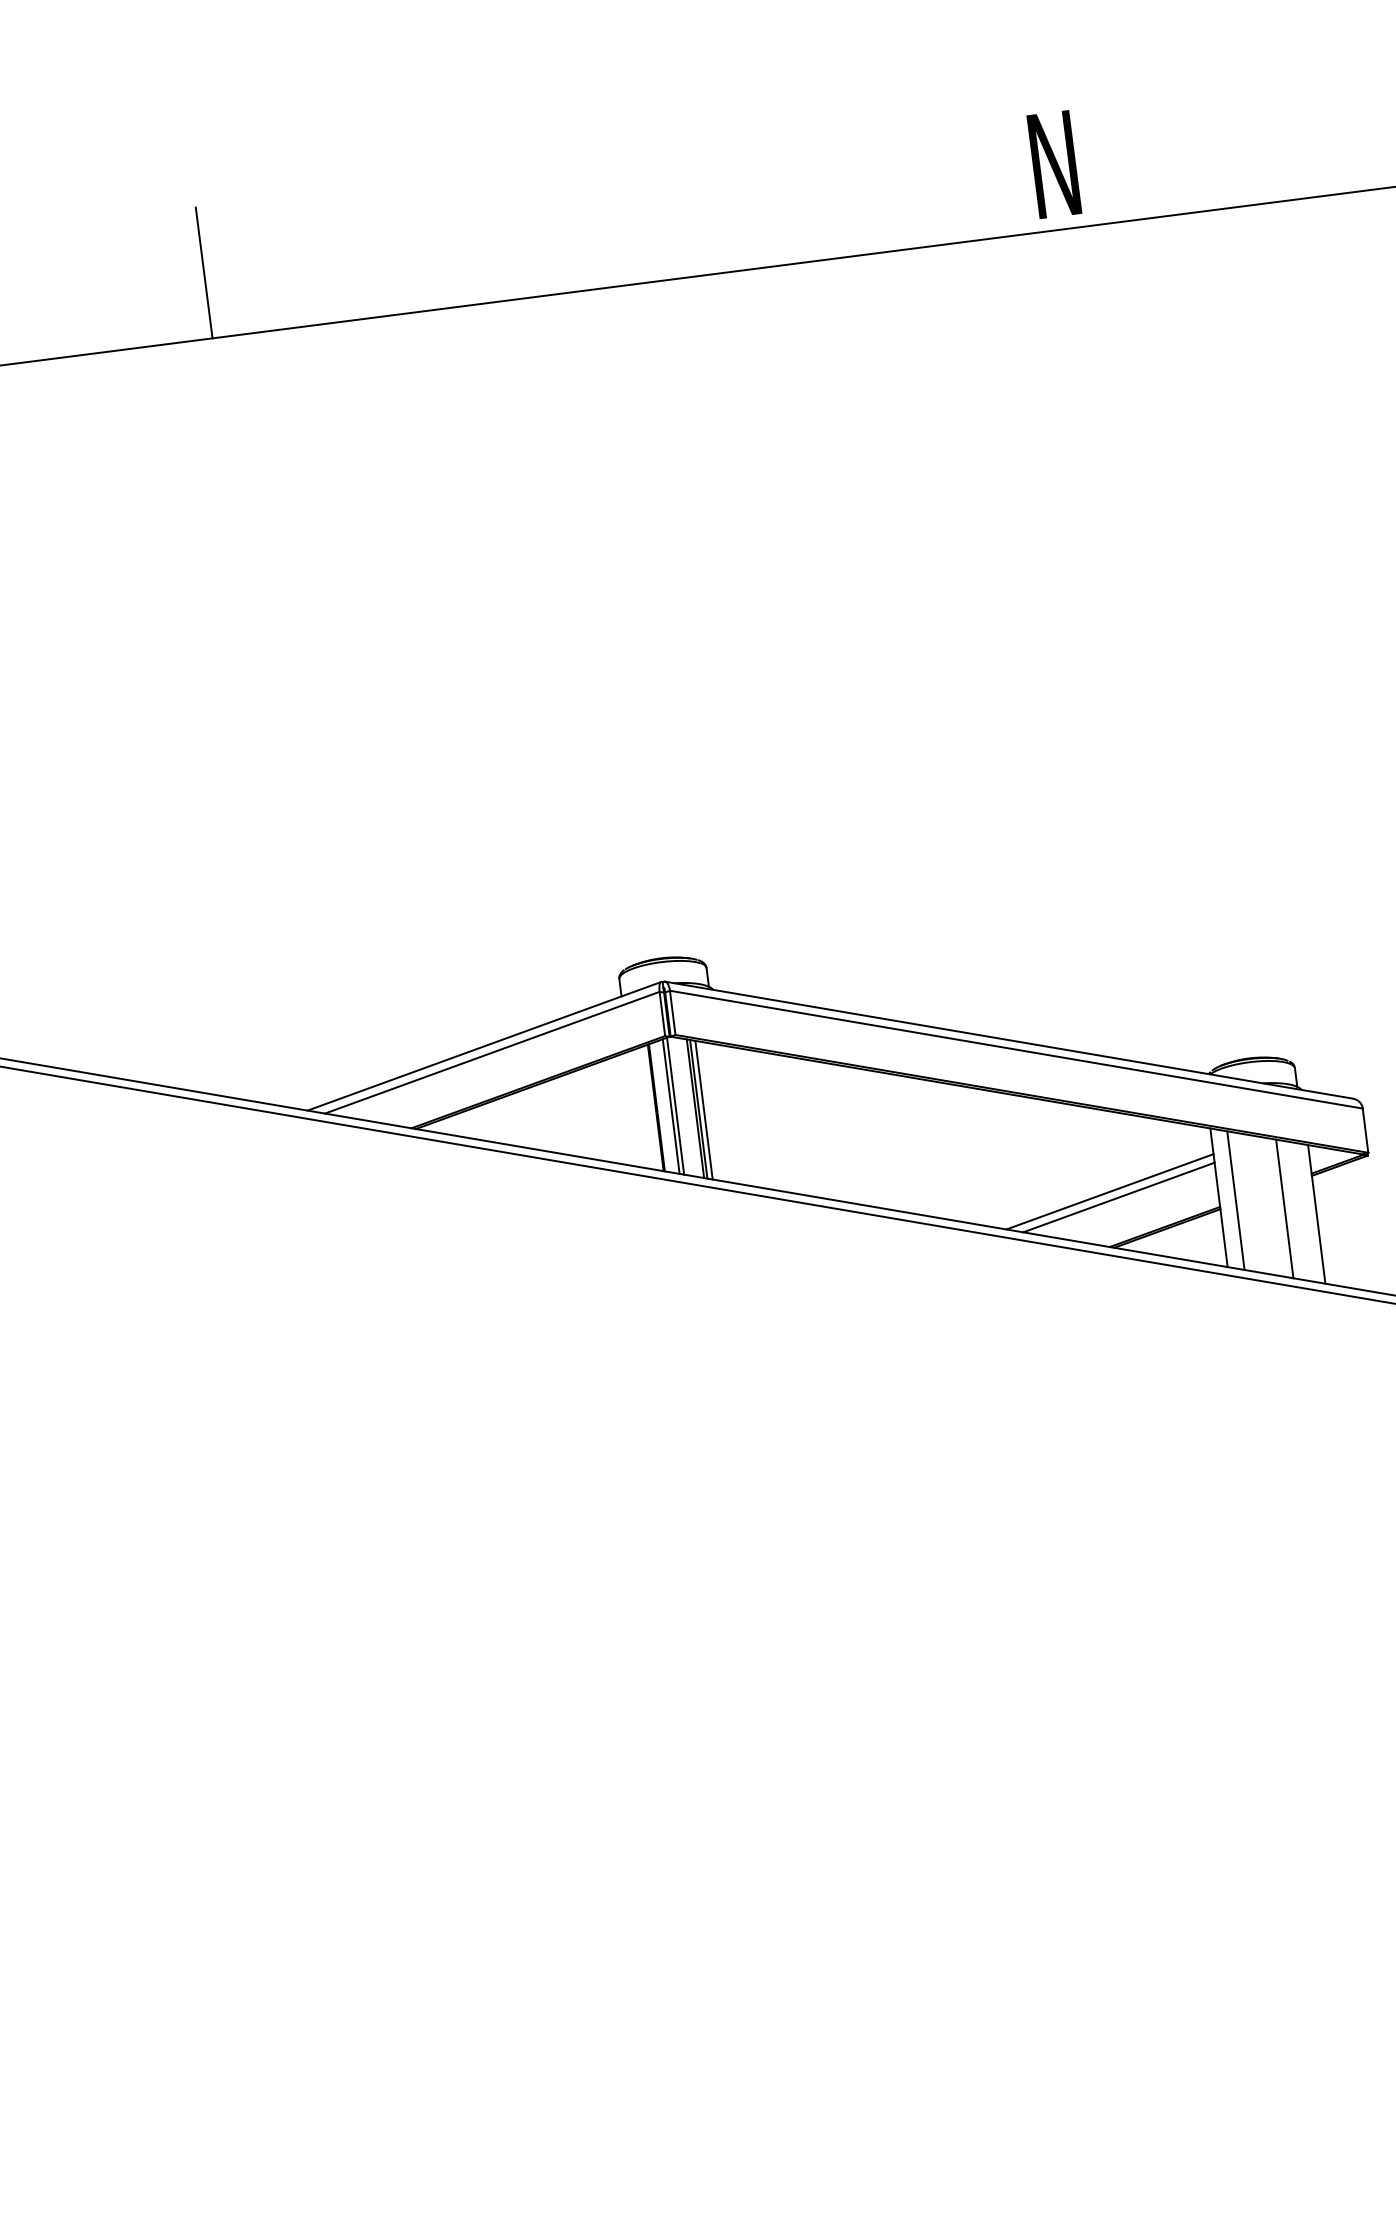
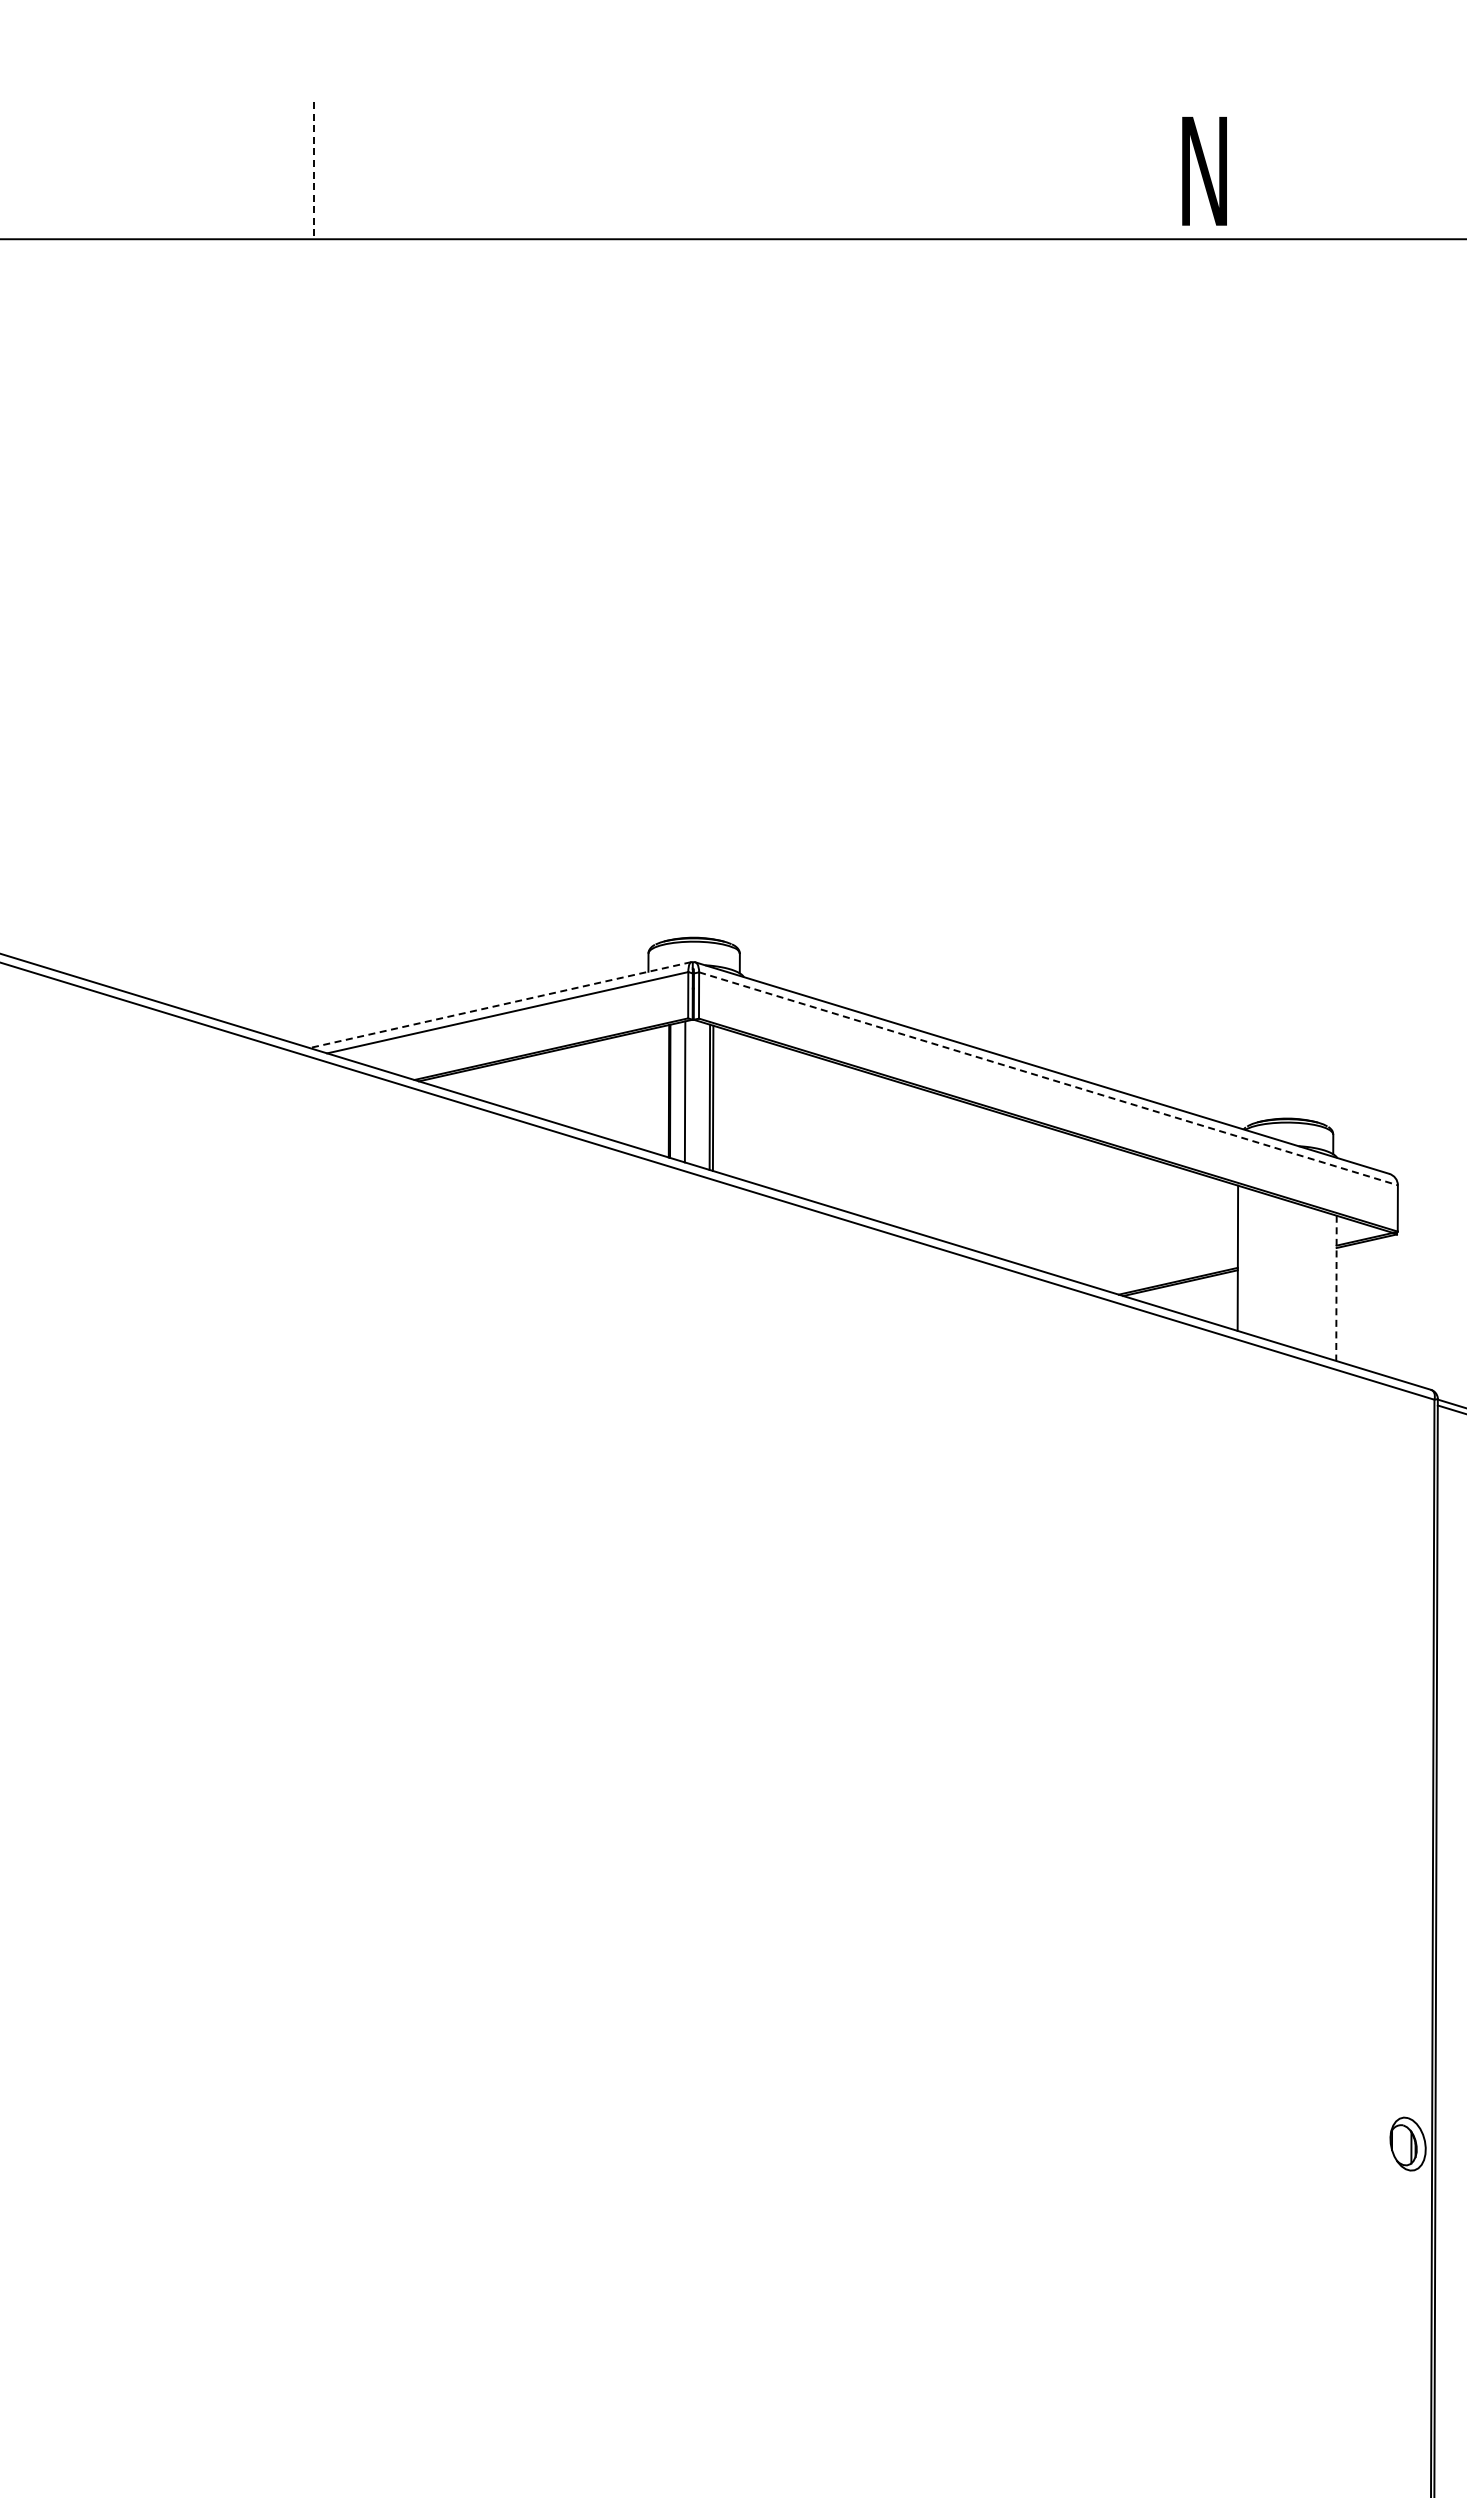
line: (203, 272) -> (313, 170), solid -> dashed
line: (484, 1046) -> (500, 1005), solid -> dashed
line: (1016, 1049) -> (1048, 1078), solid -> dashed
line: (675, 1105) -> (689, 1091), removed
line: (703, 1109) -> (718, 1099), removed
line: (1110, 1191) -> (1126, 1237), removed
line: (1118, 1197) -> (1134, 1244), removed
line: (1235, 1200) -> (1254, 1263), removed
line: (1285, 1208) -> (1304, 1278), removed
line: (1316, 1214) -> (1336, 1288), solid -> dashed

